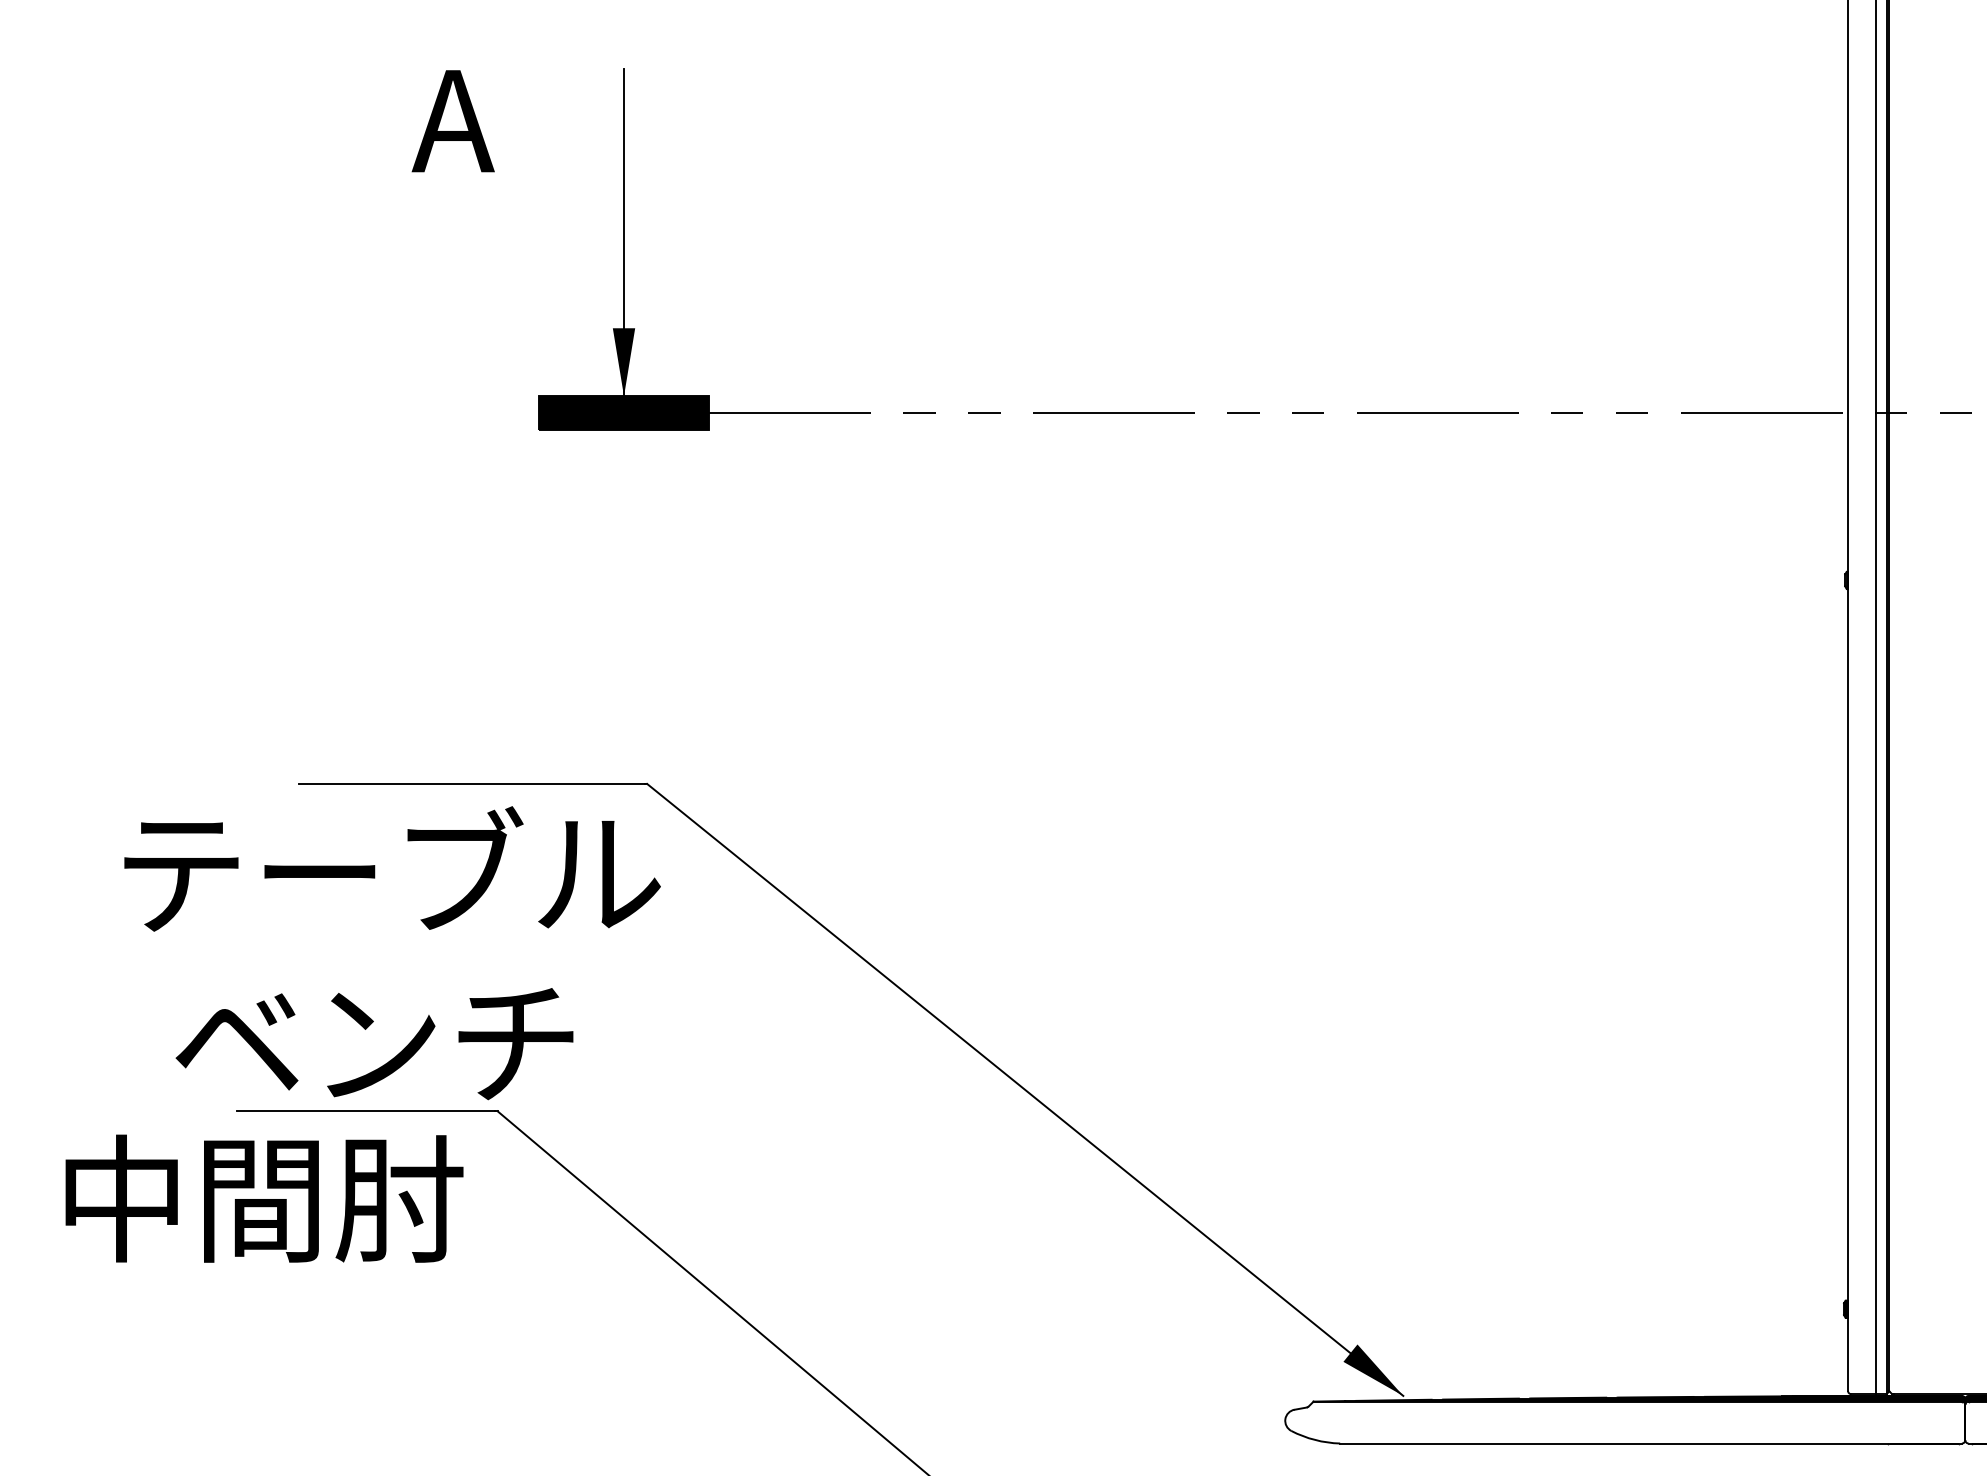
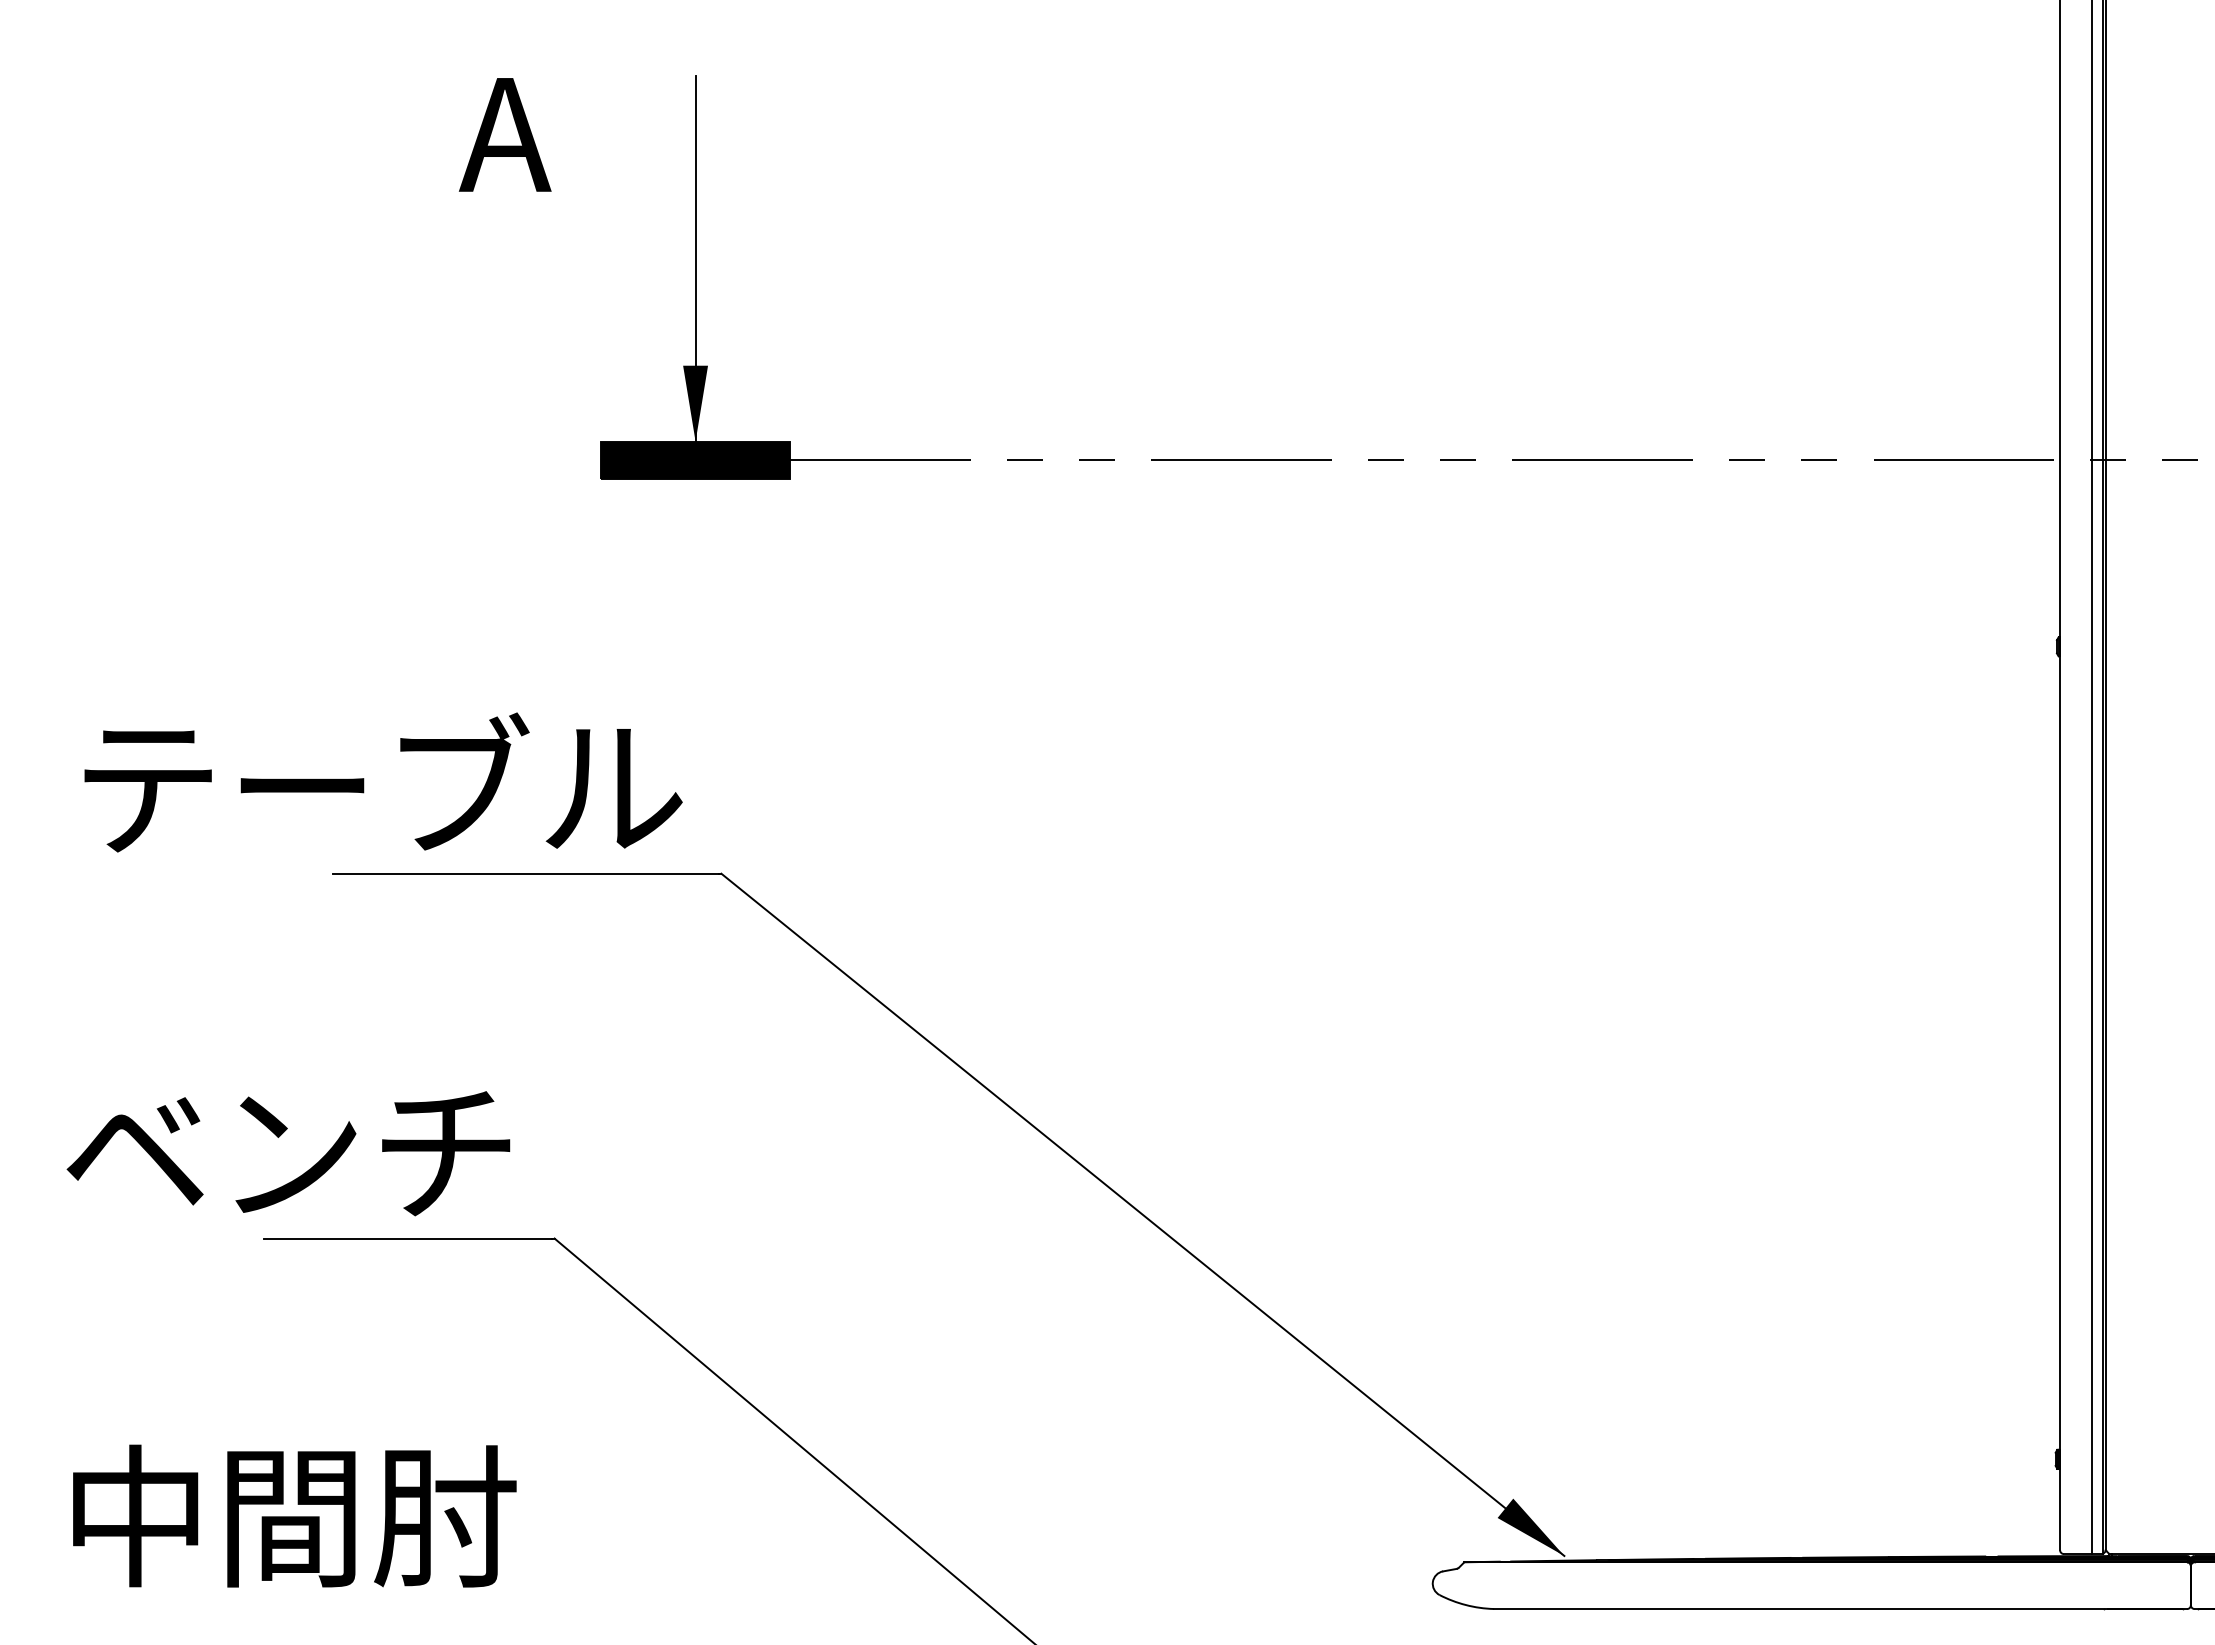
text: (392, 868) -> (383, 782), moved
text: (374, 1043) -> (288, 1153), moved
text: (264, 1198) -> (294, 1515), moved

